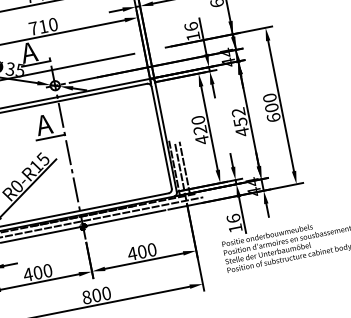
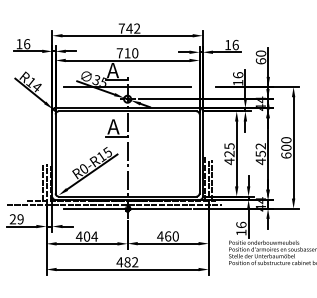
text: (198, 120) -> (229, 146), 420 -> 425
text: (142, 251) -> (168, 236), 400 -> 460
text: (47, 270) -> (94, 236), 400 -> 404
text: (96, 295) -> (127, 262), 800 -> 482

